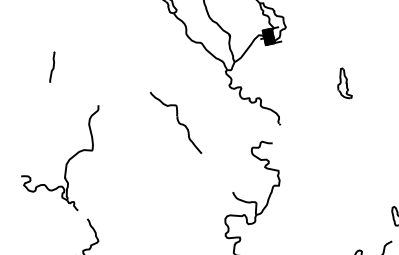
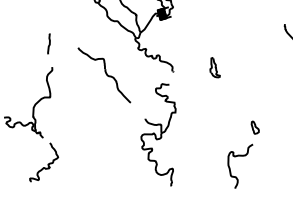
line: (53, 66) -> (49, 43), moved
part: (344, 82) -> (214, 67), moved
part: (176, 123) -> (104, 75), size x1.43

